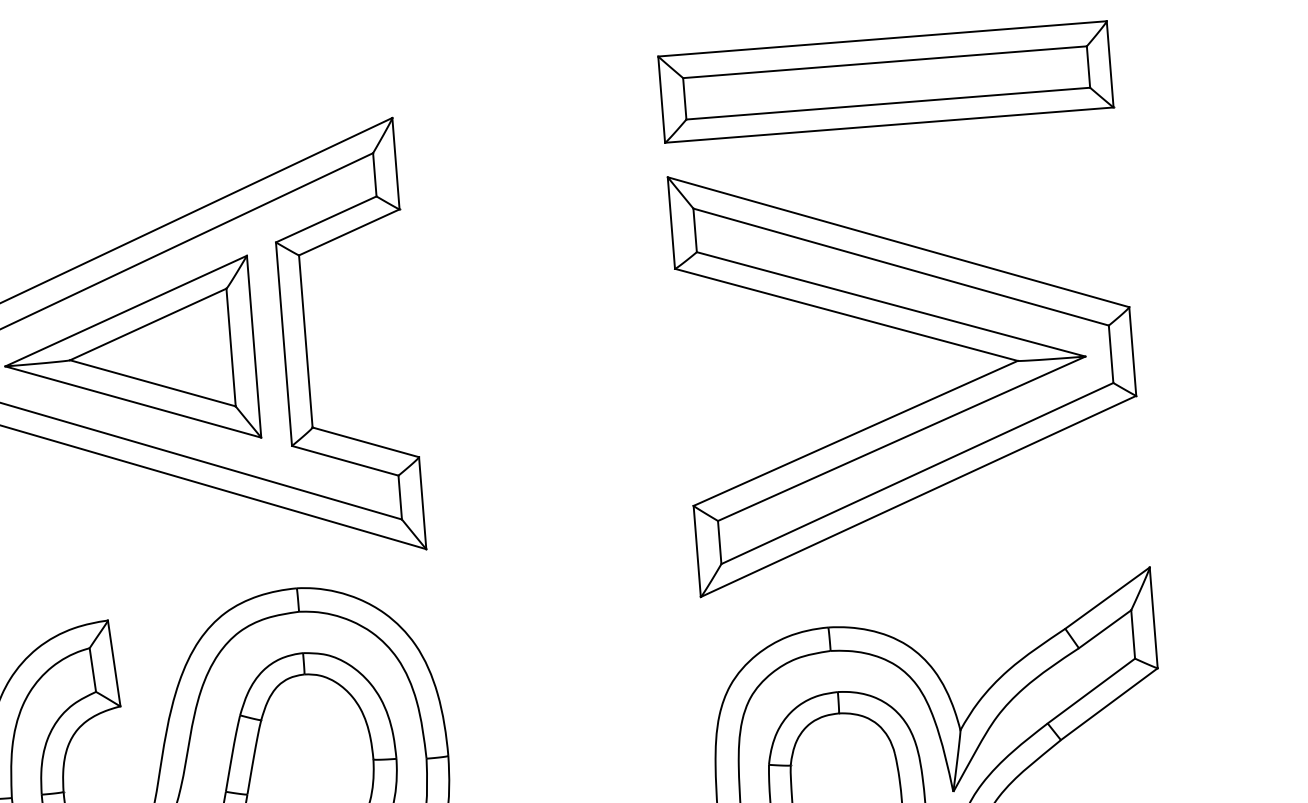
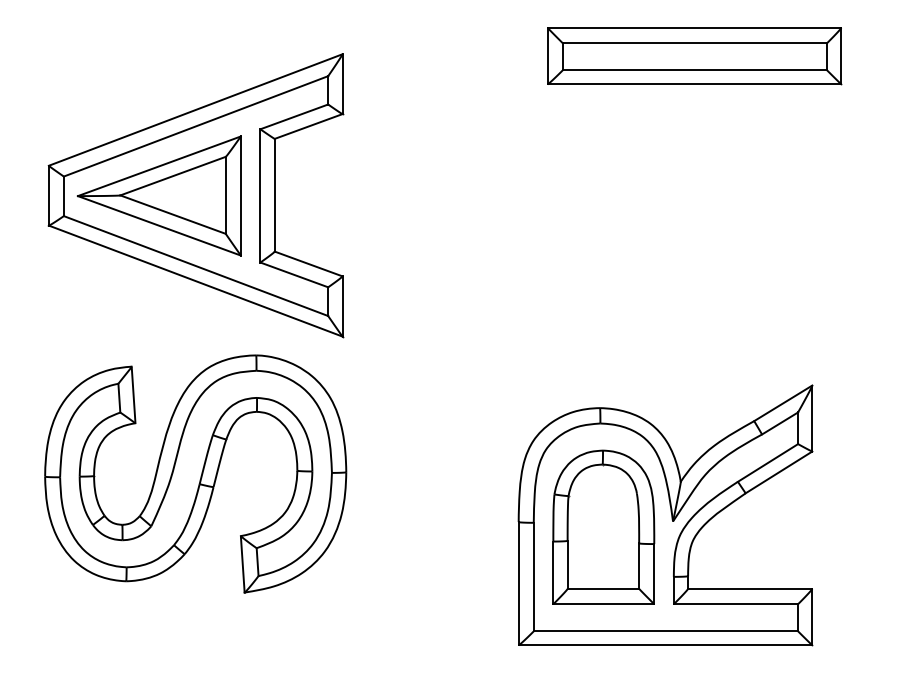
part: (885, 82) -> (694, 56), moved
part: (915, 335) -> (671, 222), removed

